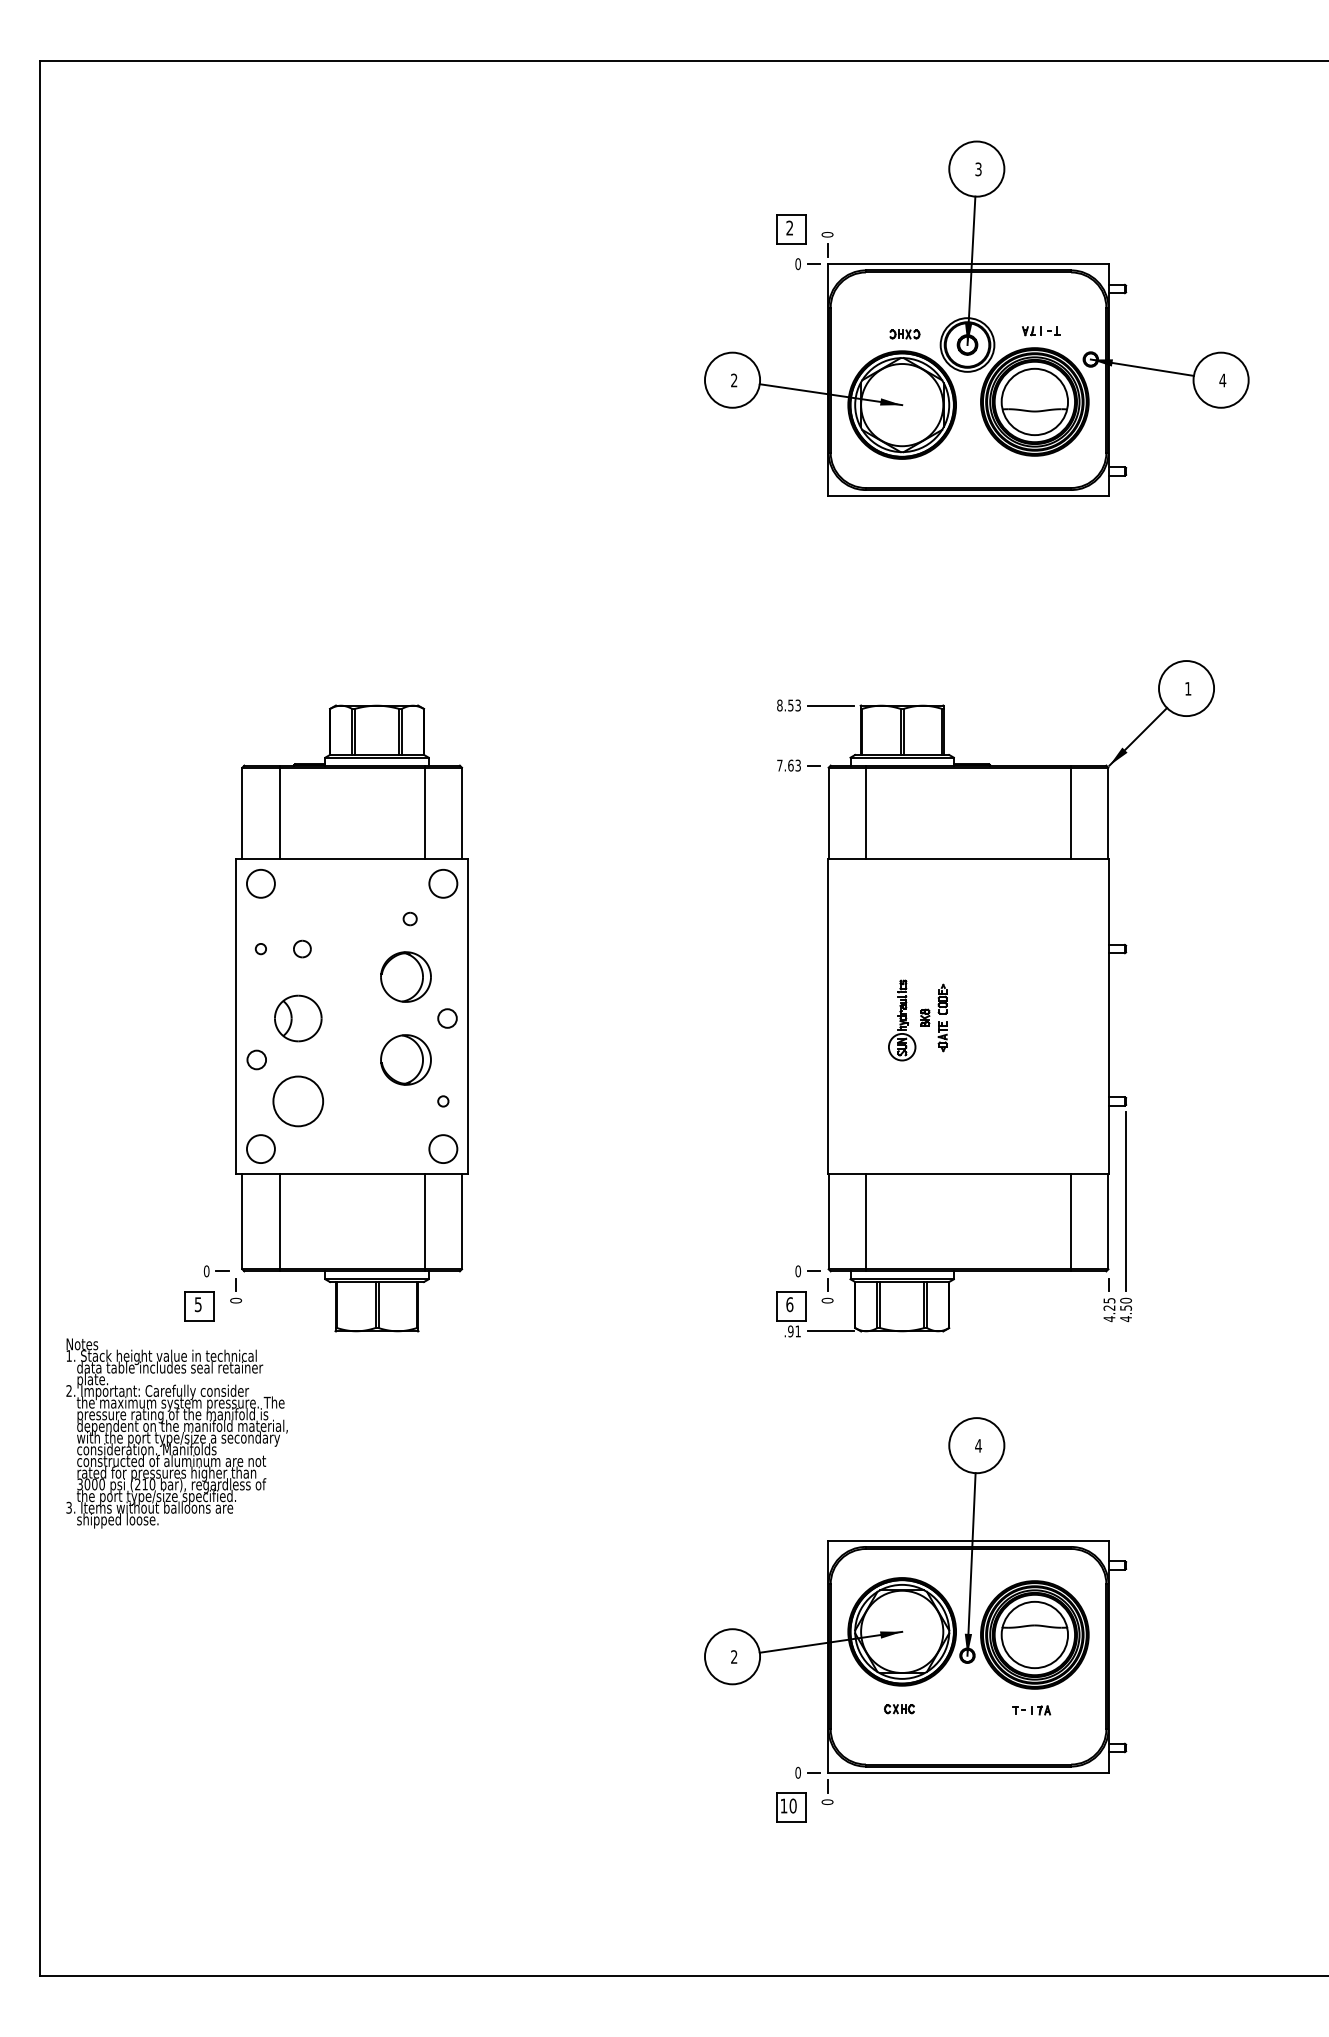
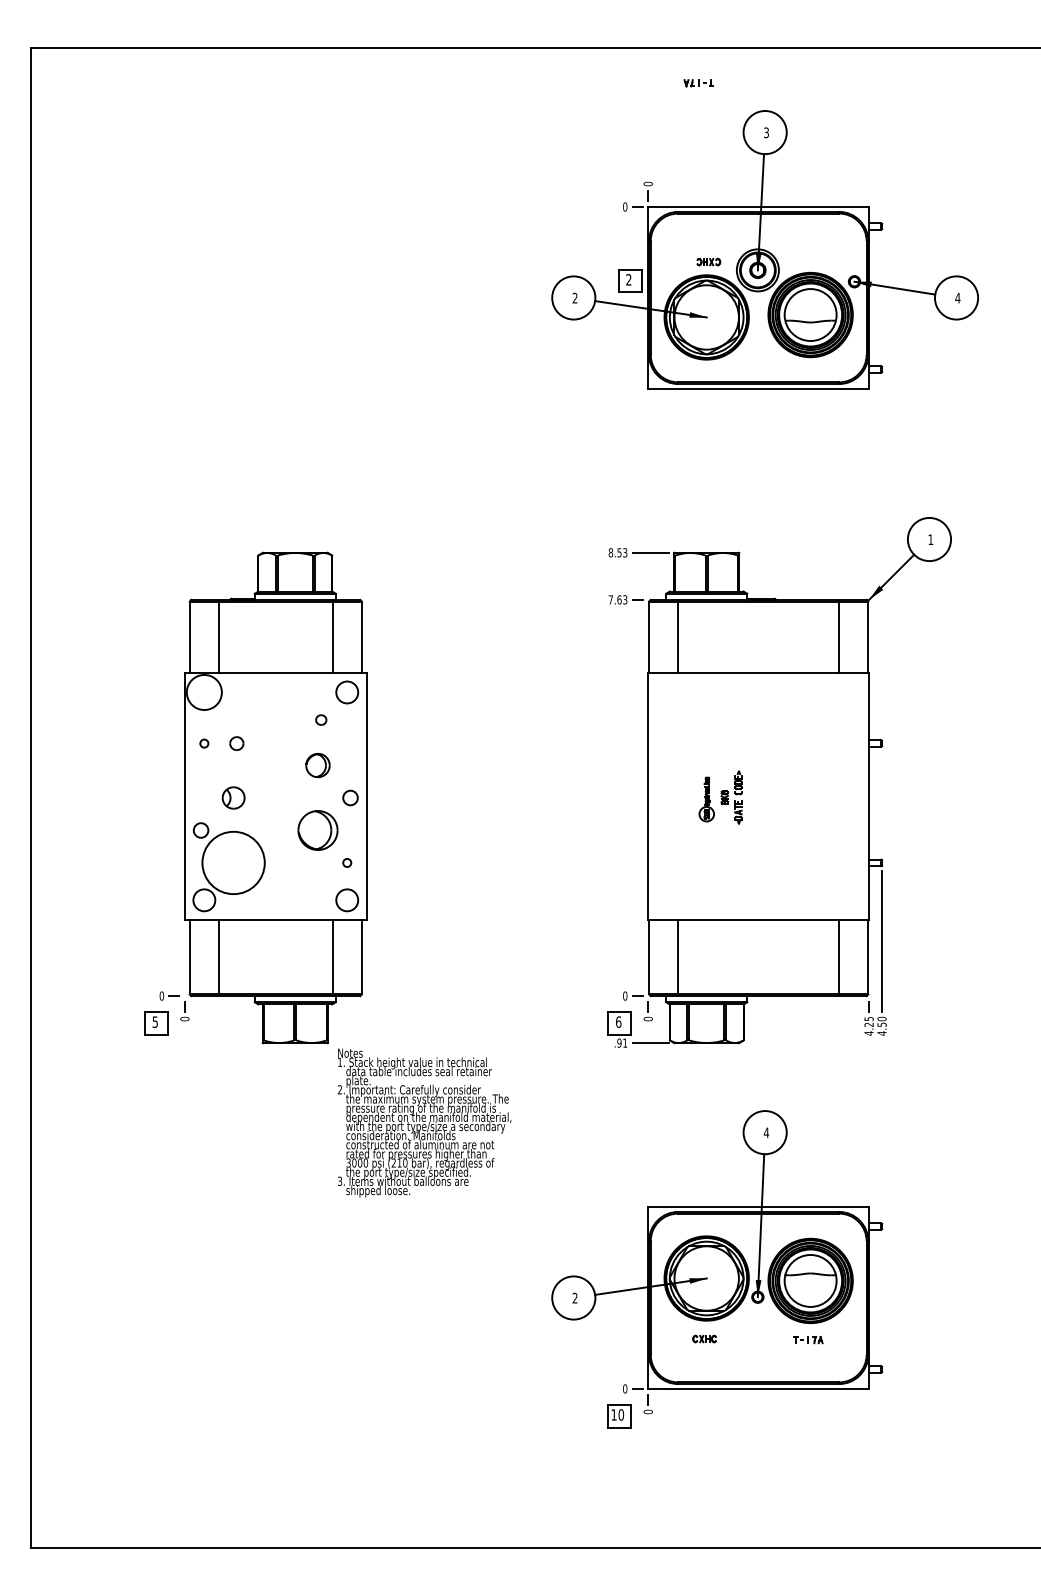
part: (791, 229) -> (630, 280), moved
part: (1041, 331) -> (699, 83), moved
circle: (260, 883) -> (204, 692), size x1.6
part: (405, 976) -> (317, 765), size x0.6
part: (298, 1018) -> (233, 798), size x0.6
part: (902, 1020) -> (706, 799), size x0.7
circle: (298, 1101) -> (233, 863), size x1.6
text: (176, 1433) -> (424, 1123), moved

